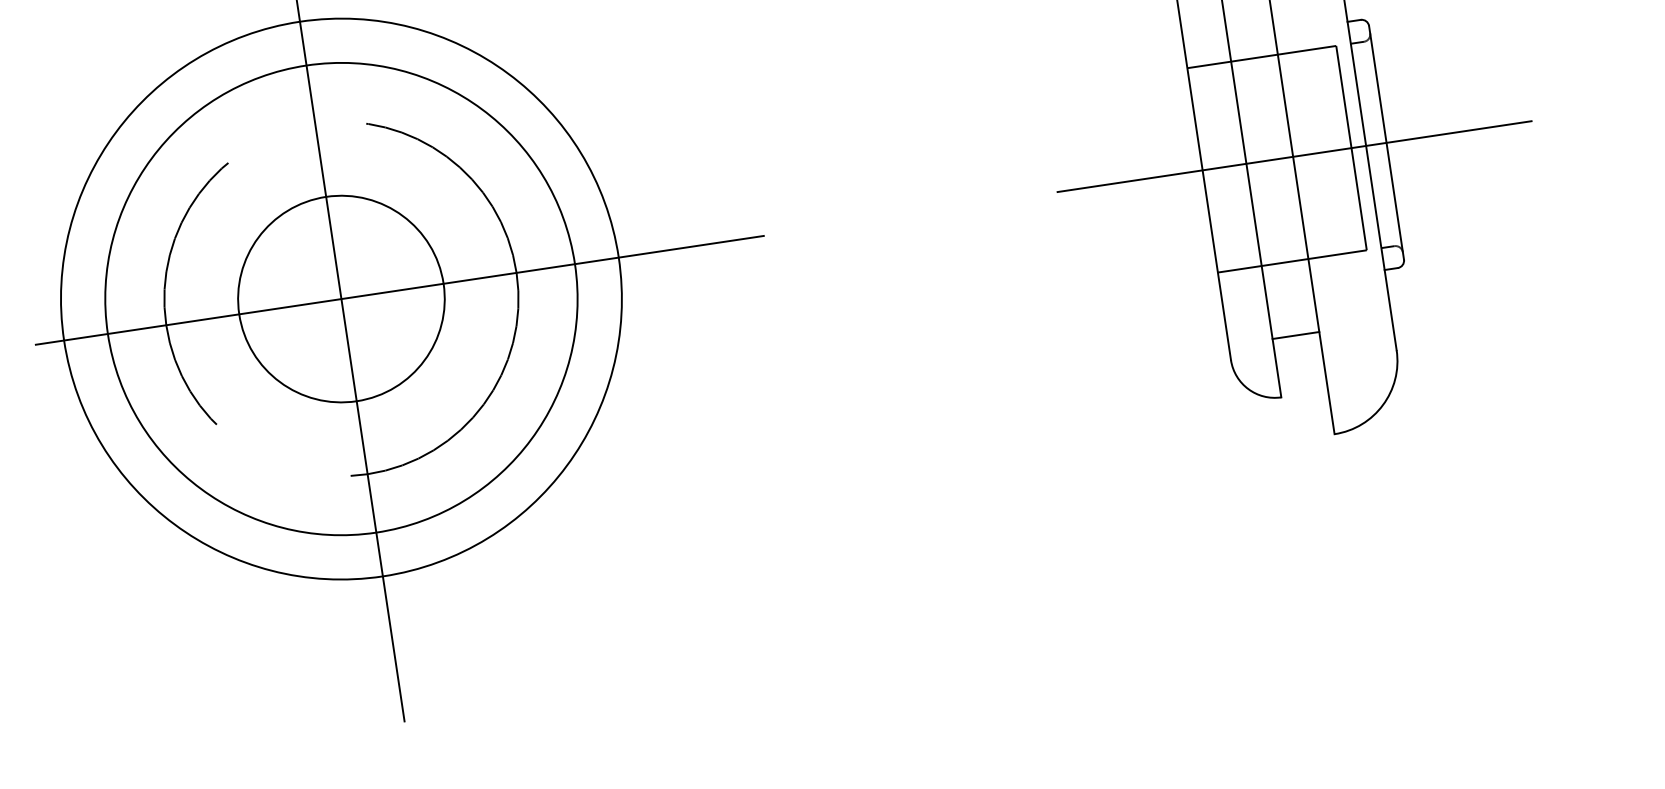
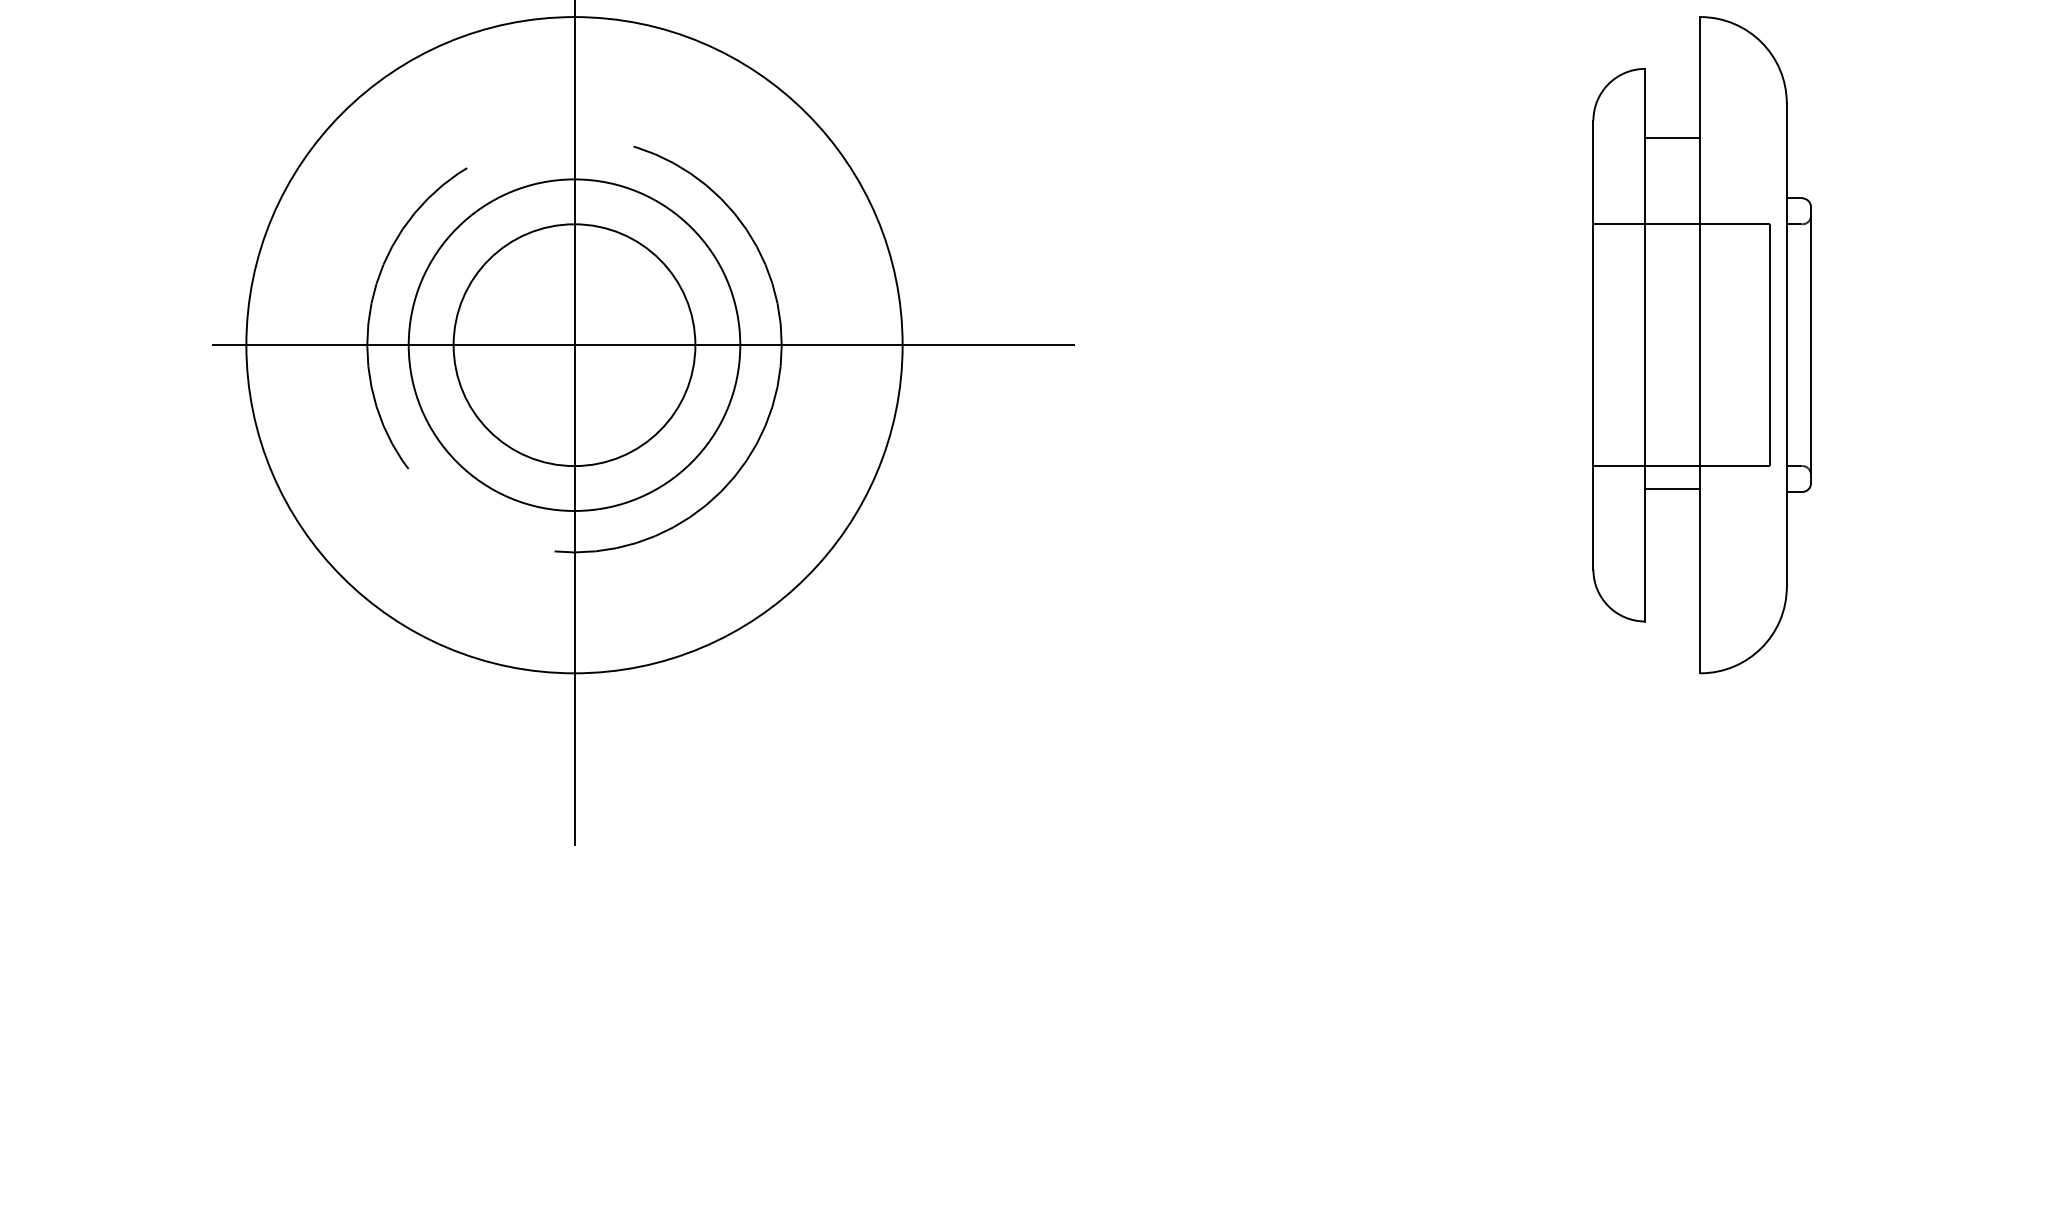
line: (1294, 156) -> (1701, 345), removed
circle: (341, 298) -> (574, 344), size x0.6
line: (1295, 335) -> (1672, 489), moved

